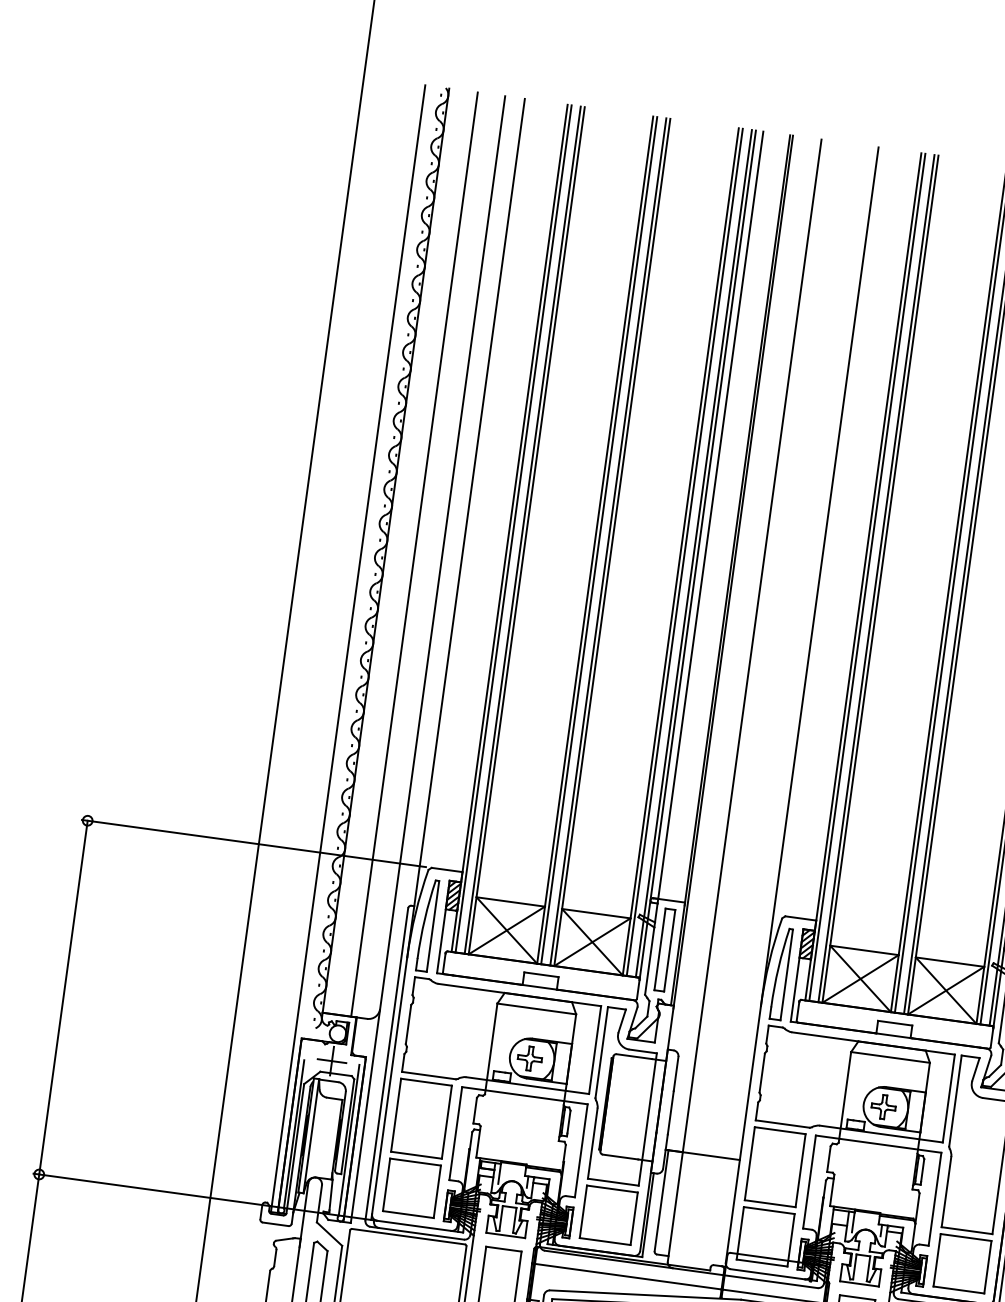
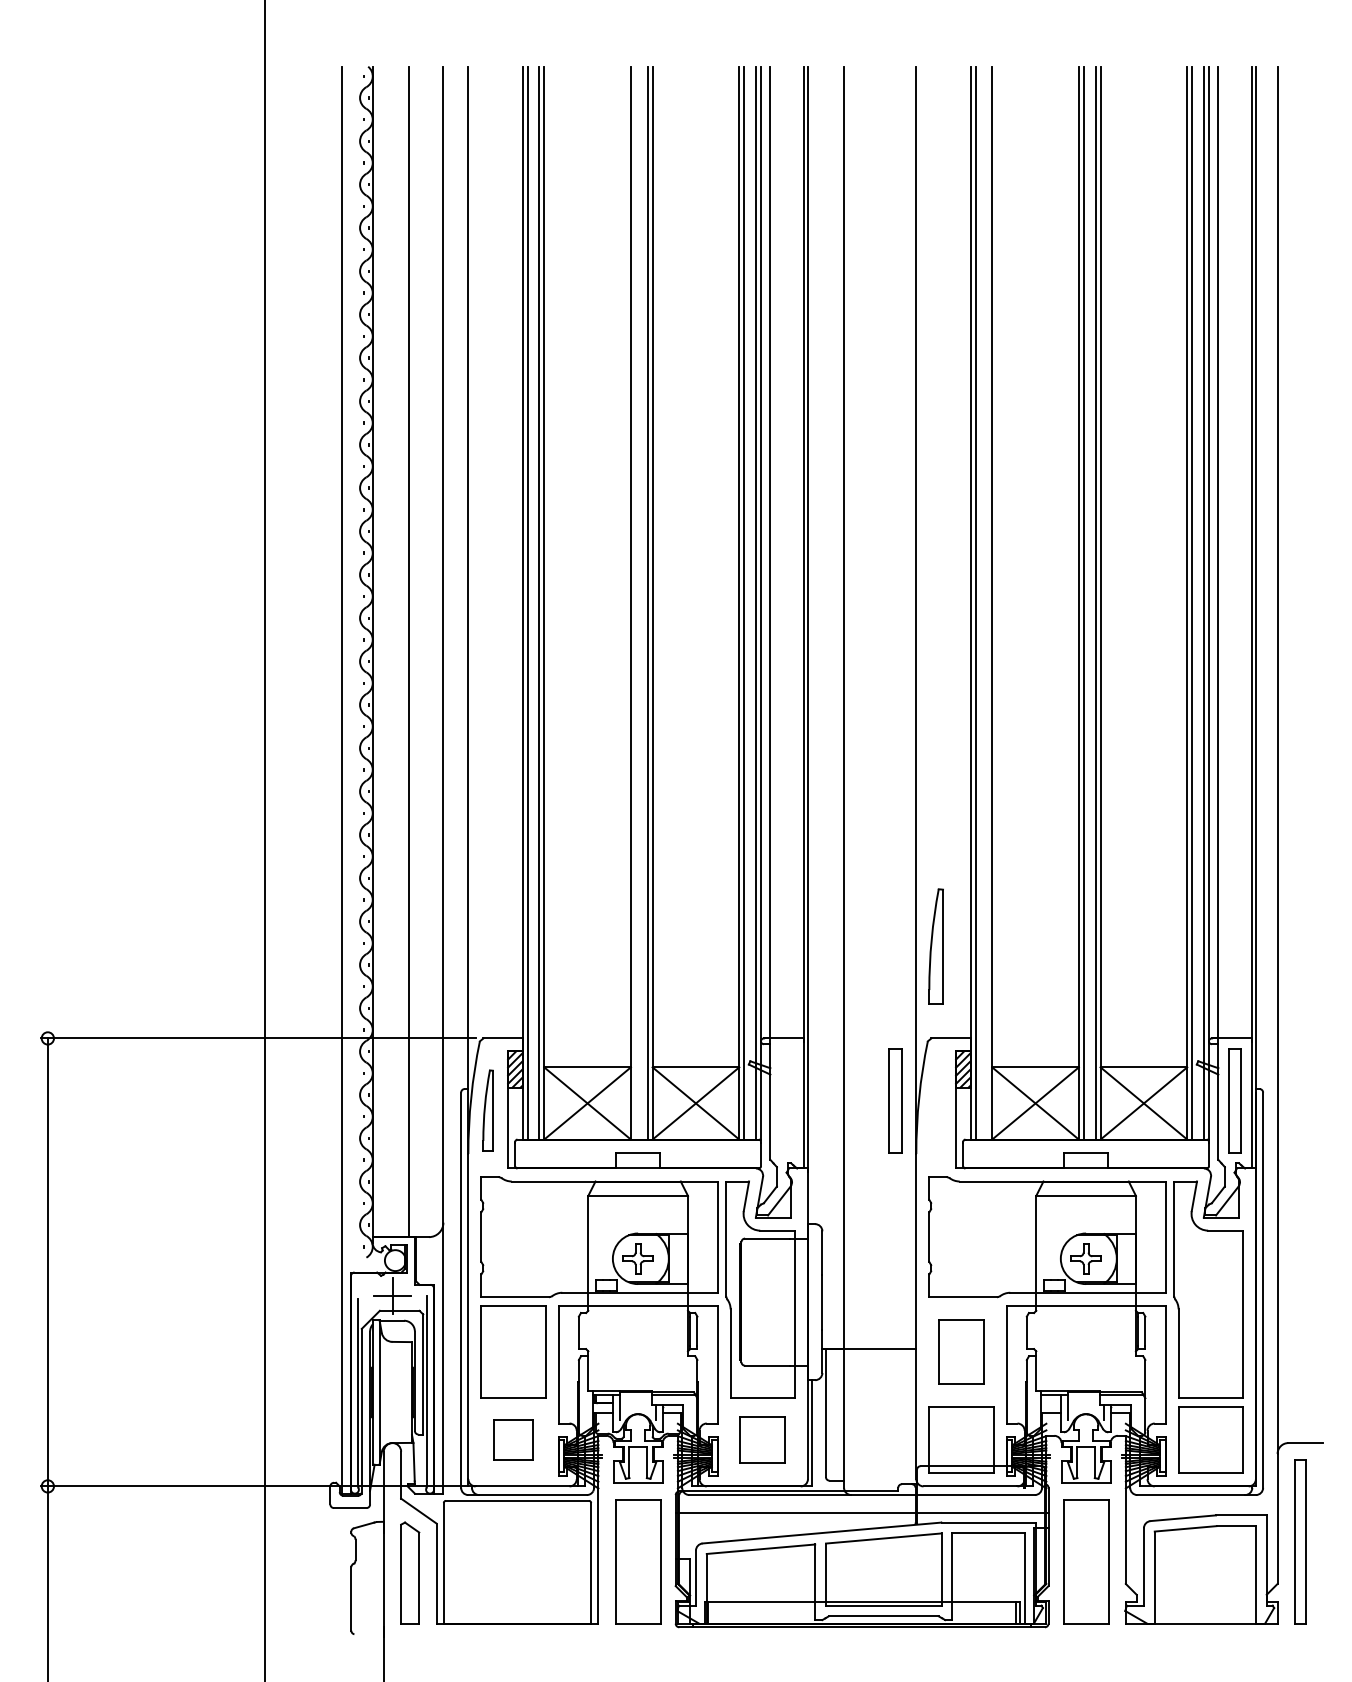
line: (598, 540) -> (635, 602), removed
line: (876, 578) -> (987, 602), removed
part: (427, 925) -> (487, 1110), size x0.7
part: (665, 949) -> (895, 1100), moved
part: (780, 973) -> (935, 946), moved
part: (775, 1166) -> (961, 1351), size x0.7
part: (412, 1187) -> (513, 1439), size x0.6
part: (608, 1214) -> (762, 1439), size x0.7

